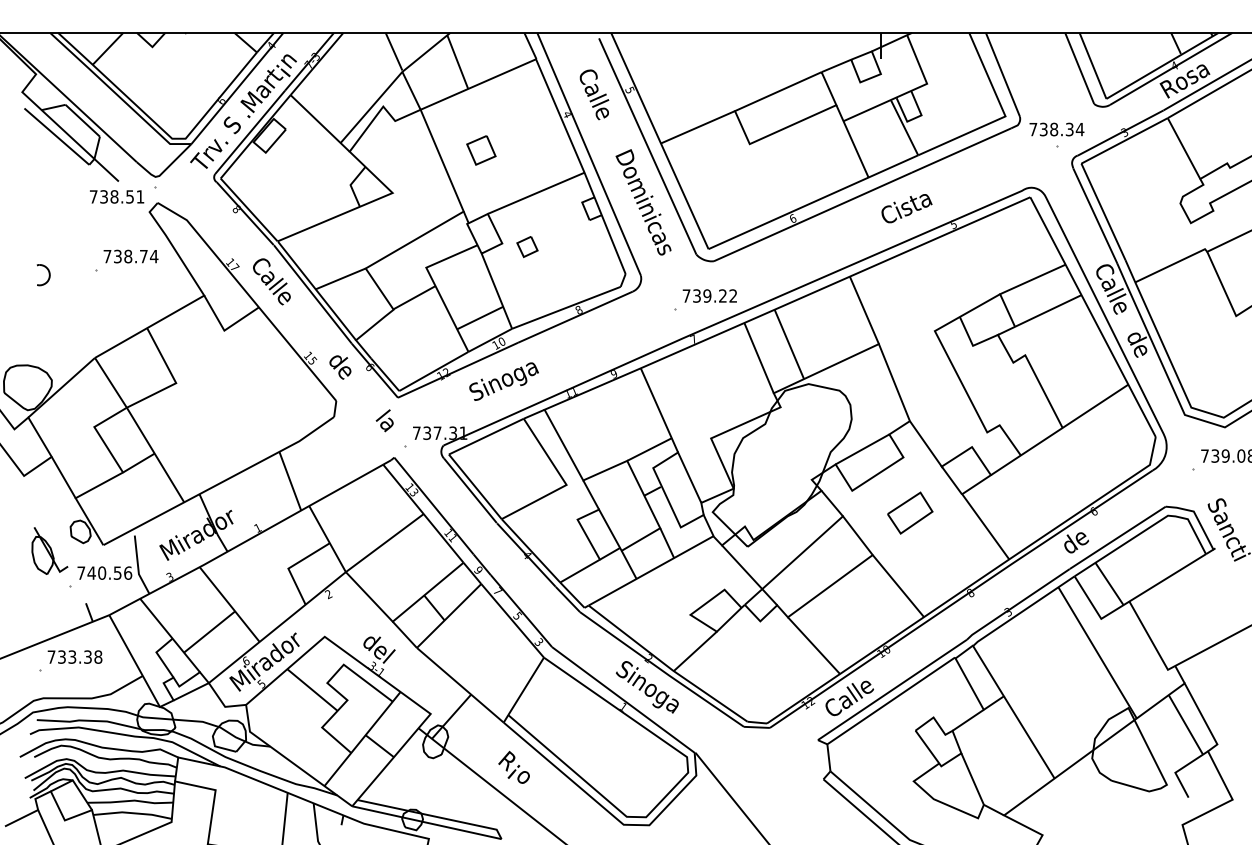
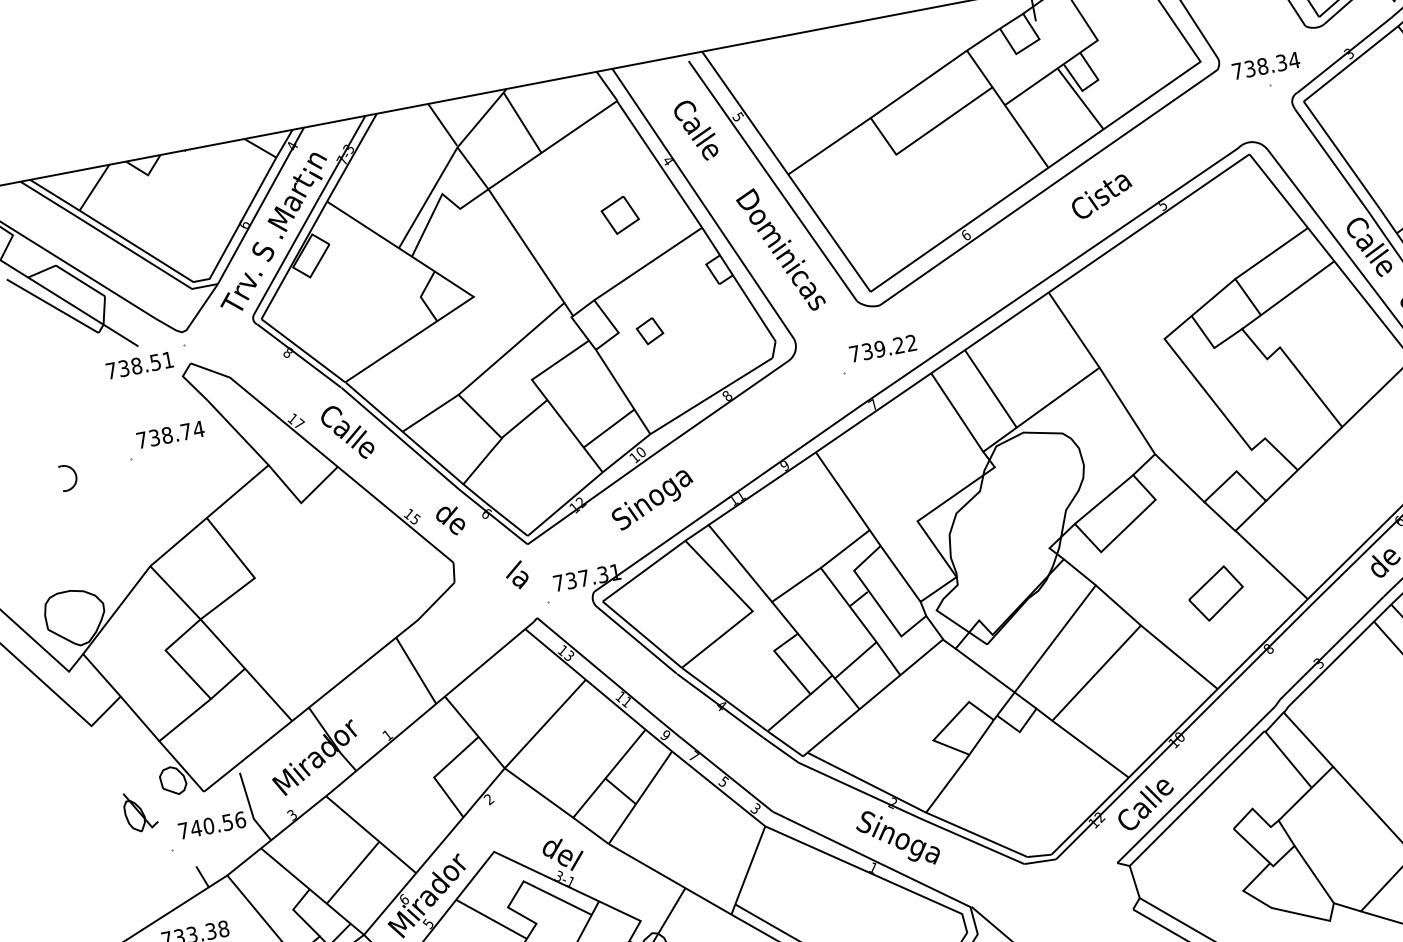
part: (481, 150) -> (620, 215), moved
part: (910, 512) -> (1216, 592), moved
part: (49, 550) -> (139, 810), size x0.7

